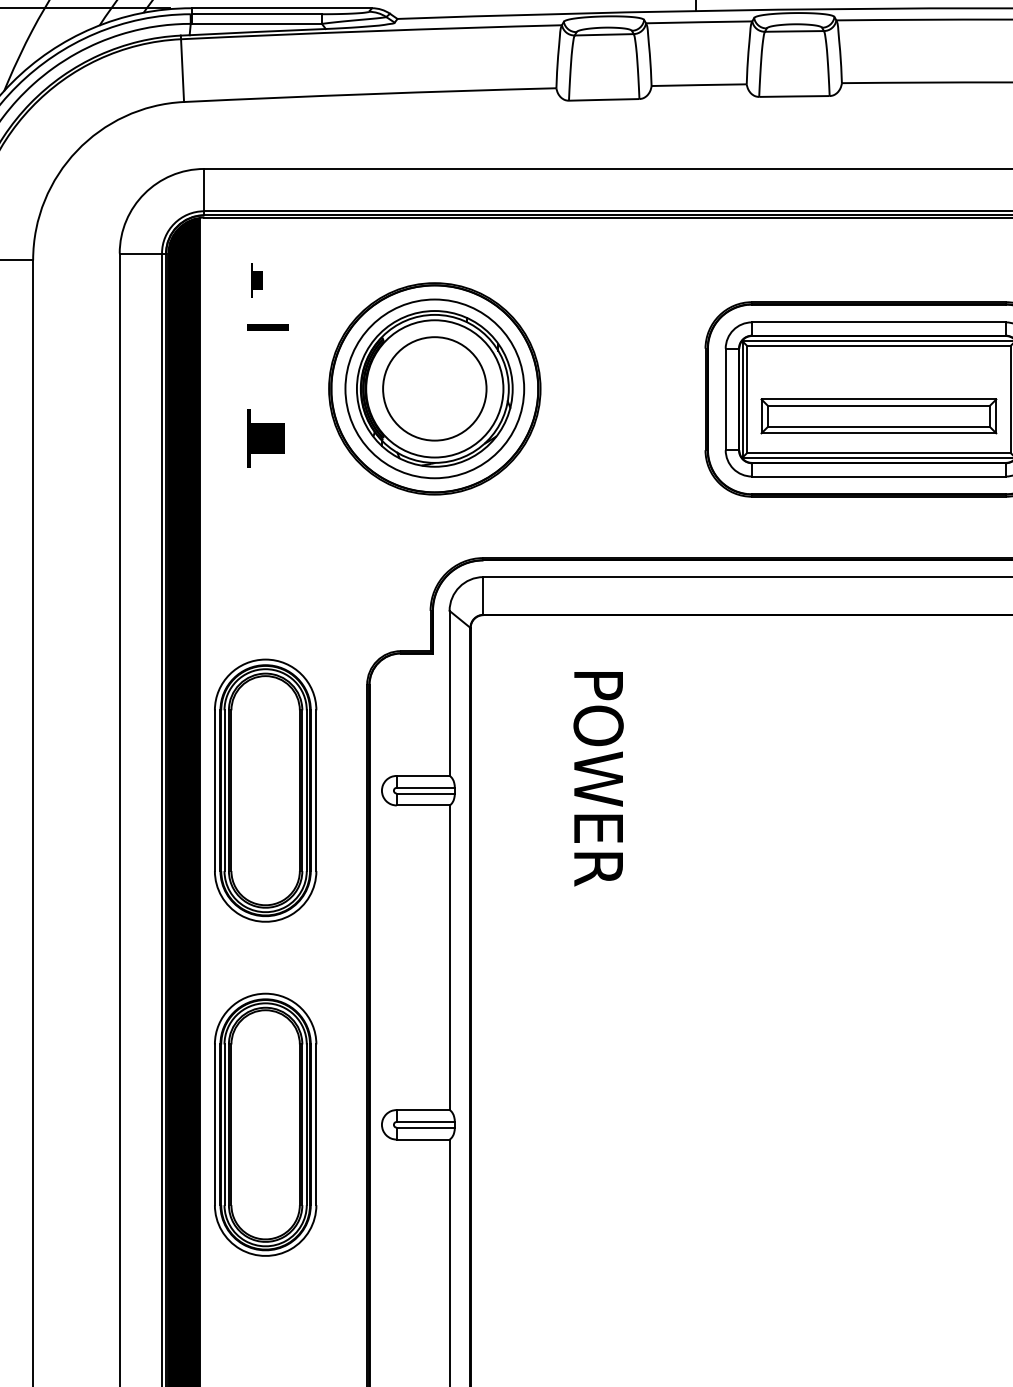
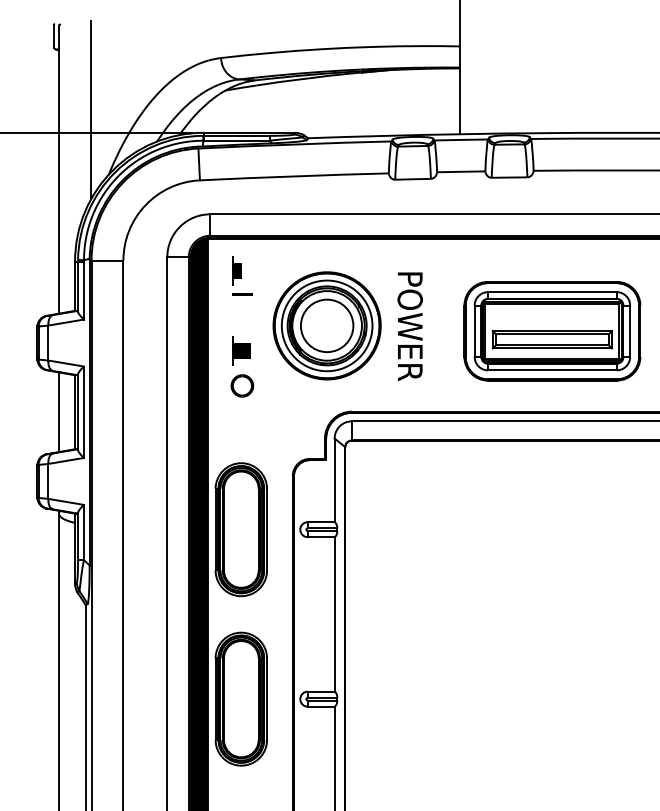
part: (256, 279) -> (236, 270), size x1.67
part: (267, 506) -> (242, 385), added
text: (597, 778) -> (409, 326), moved

